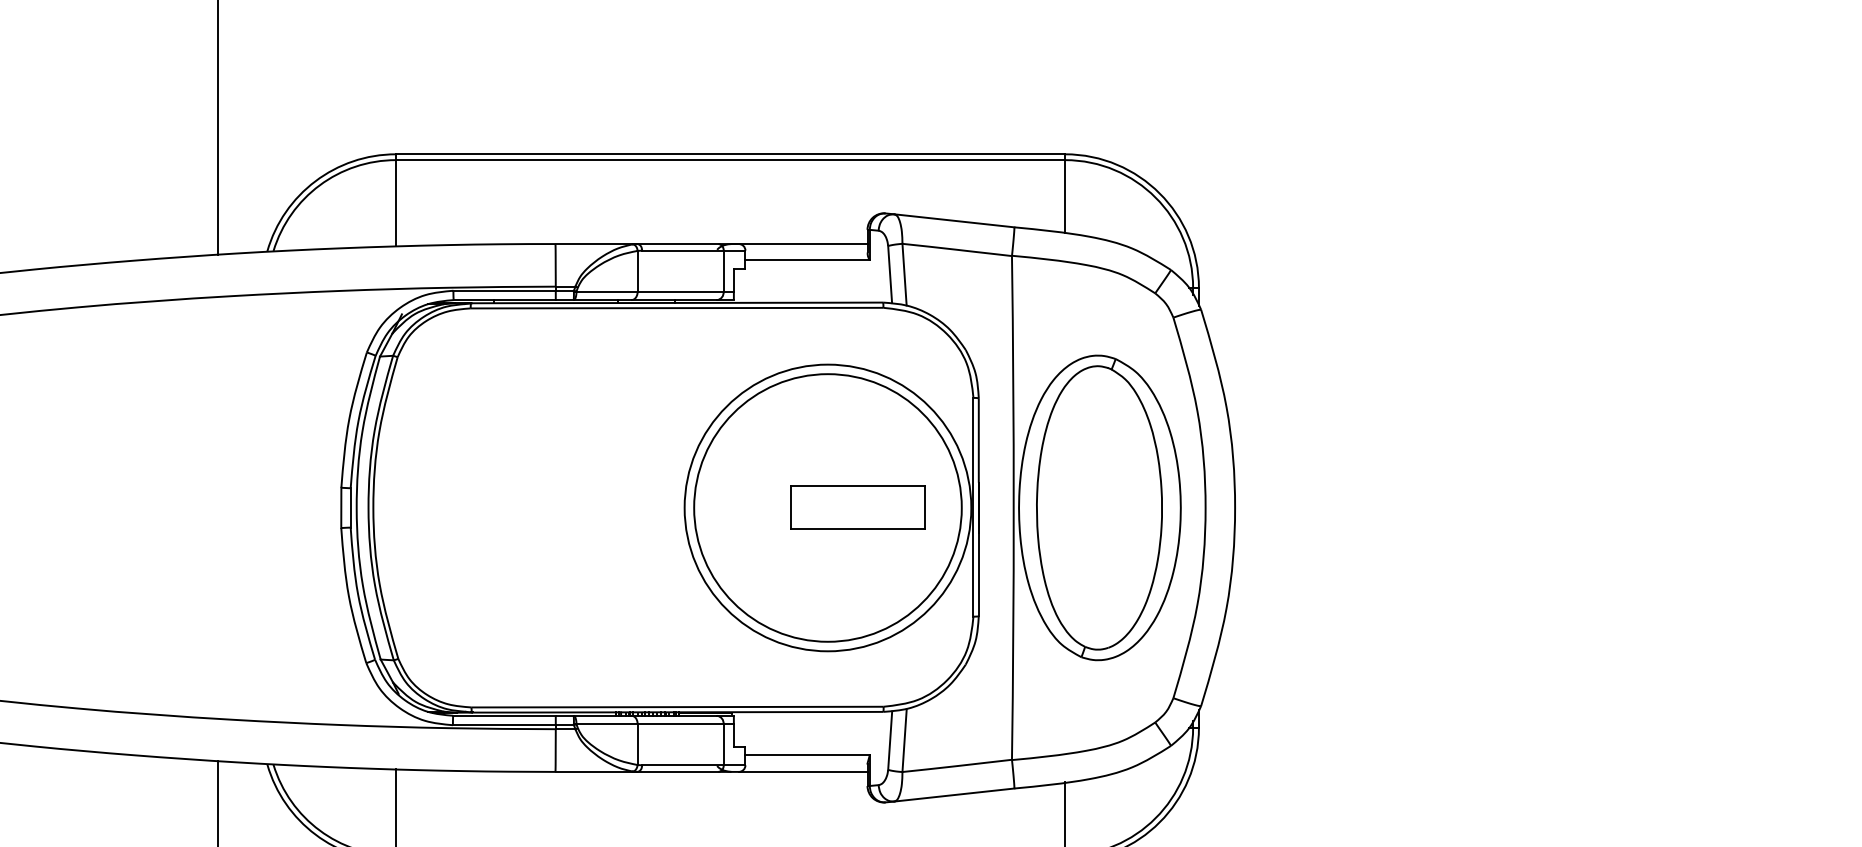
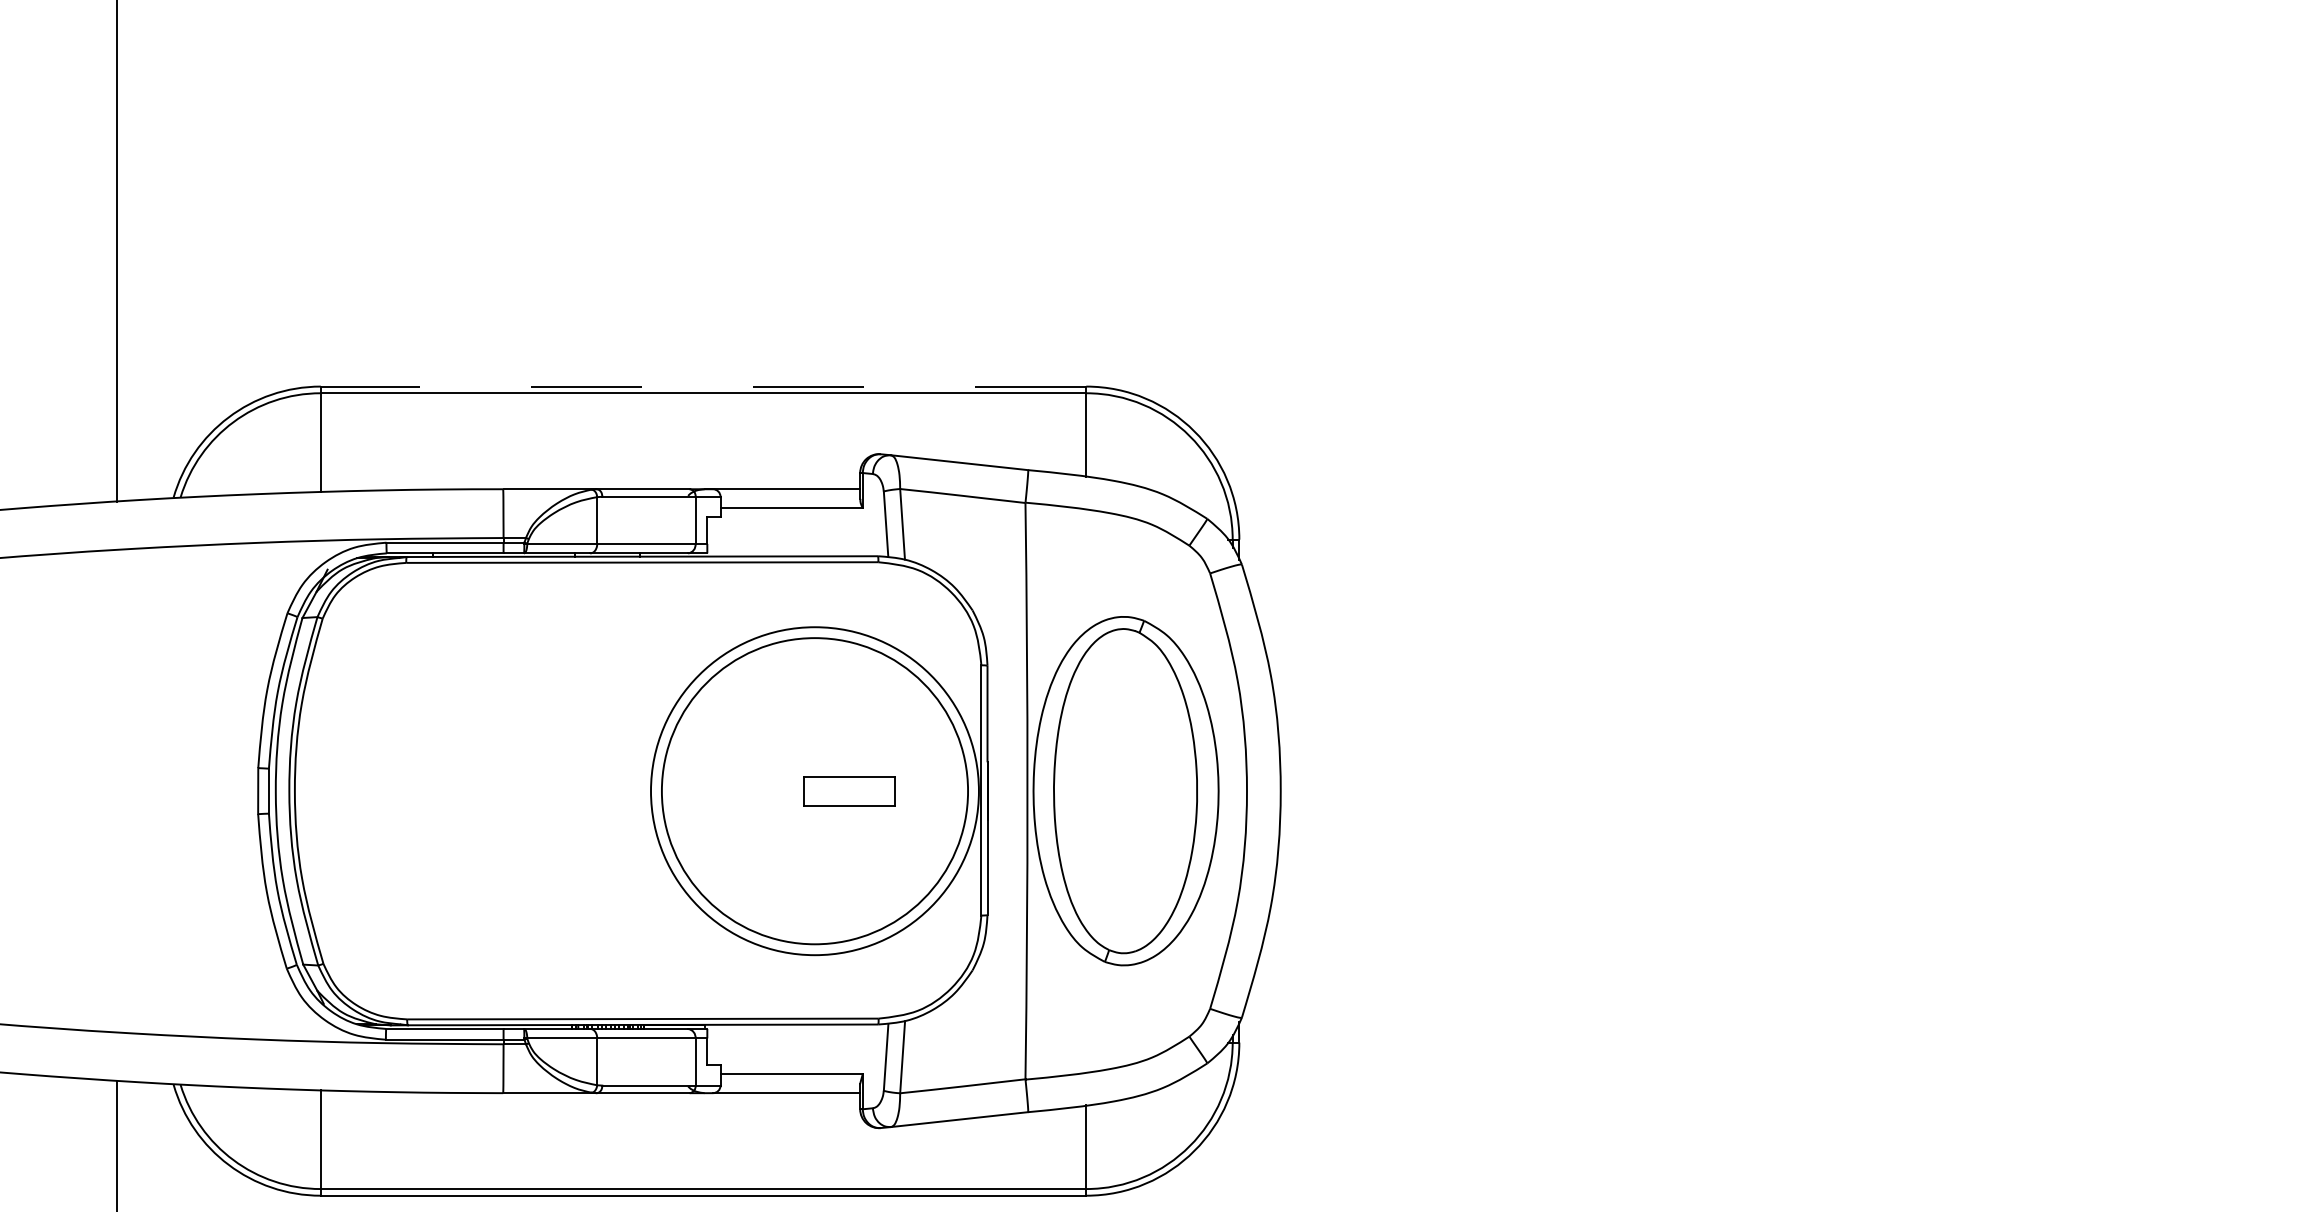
line: (730, 154) -> (703, 386), solid -> dashed
part: (858, 508) -> (849, 791), size x0.6

